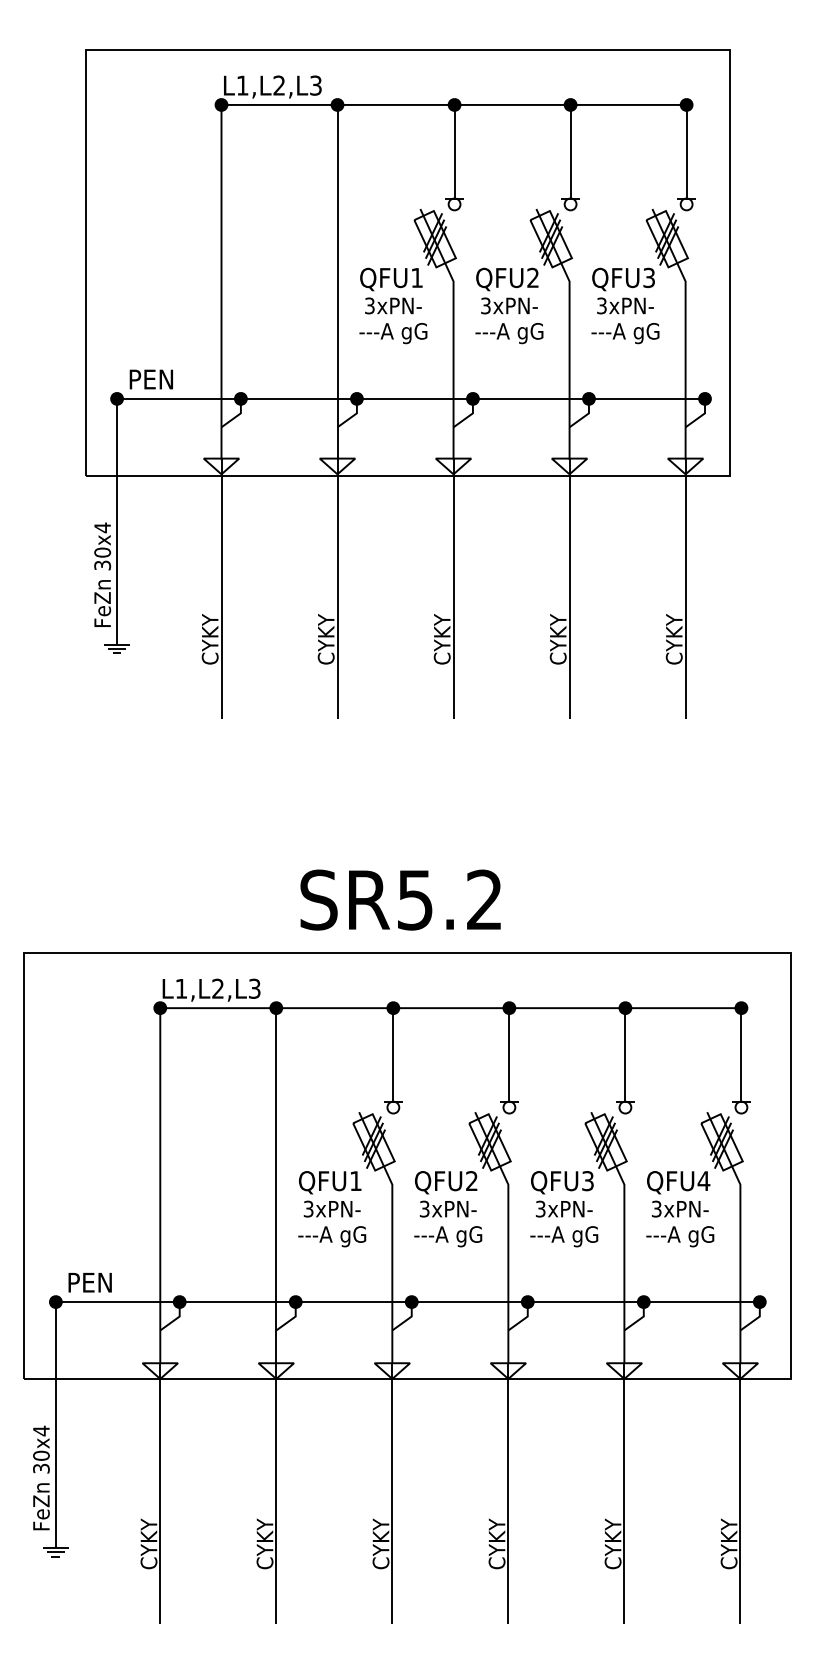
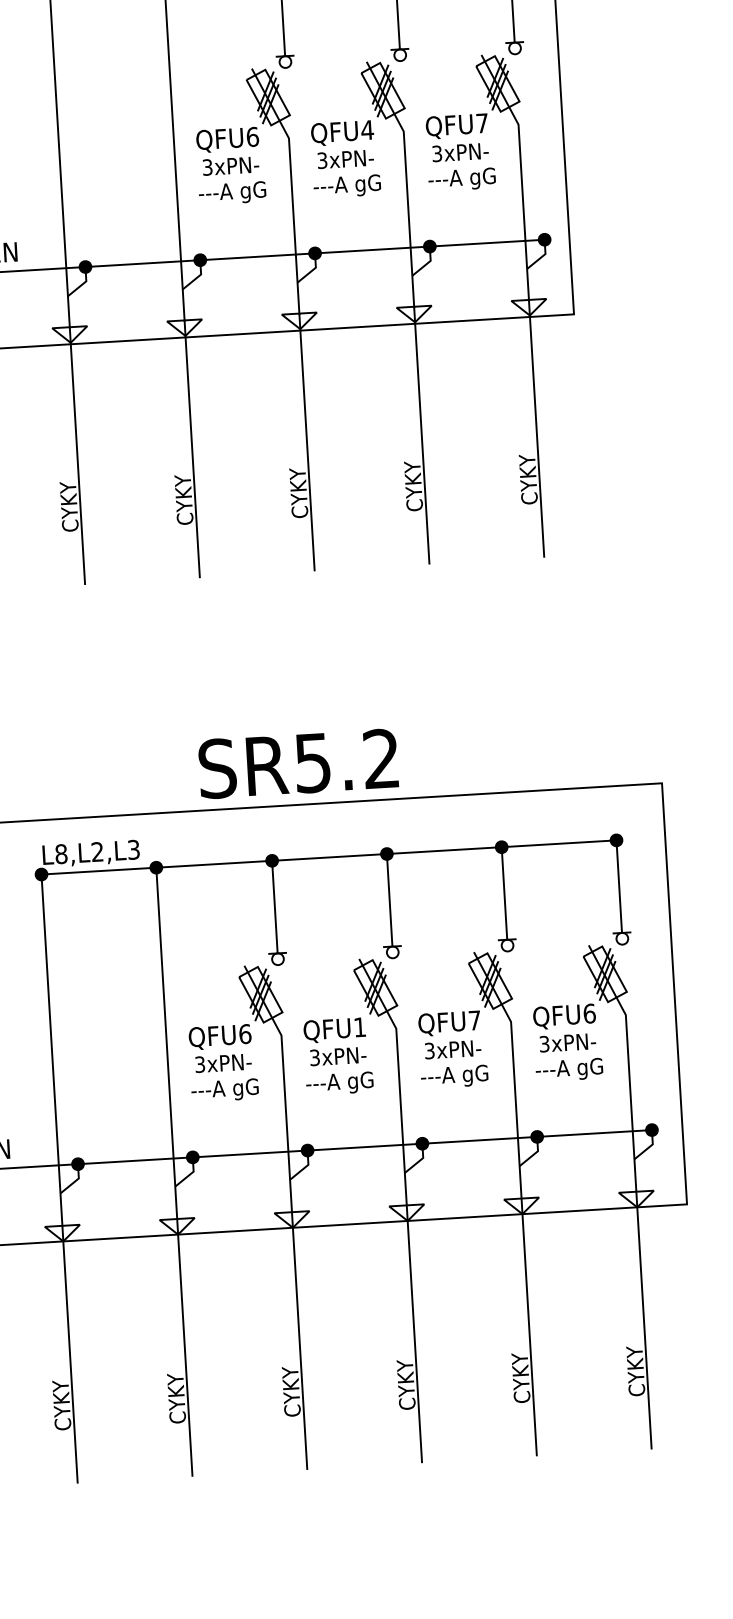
text: (417, 277) -> (253, 136), QFU1 -> QFU6
text: (532, 277) -> (366, 129), QFU2 -> QFU4
text: (648, 277) -> (481, 122), QFU3 -> QFU7
text: (400, 899) -> (298, 763), moved
text: (181, 988) -> (61, 853), L1,L2,L3 -> L8,L2,L3
text: (471, 1180) -> (359, 1026), QFU2 -> QFU1
text: (356, 1181) -> (245, 1034), QFU1 -> QFU6
text: (587, 1181) -> (474, 1020), QFU3 -> QFU7
text: (703, 1181) -> (589, 1014), QFU4 -> QFU6

